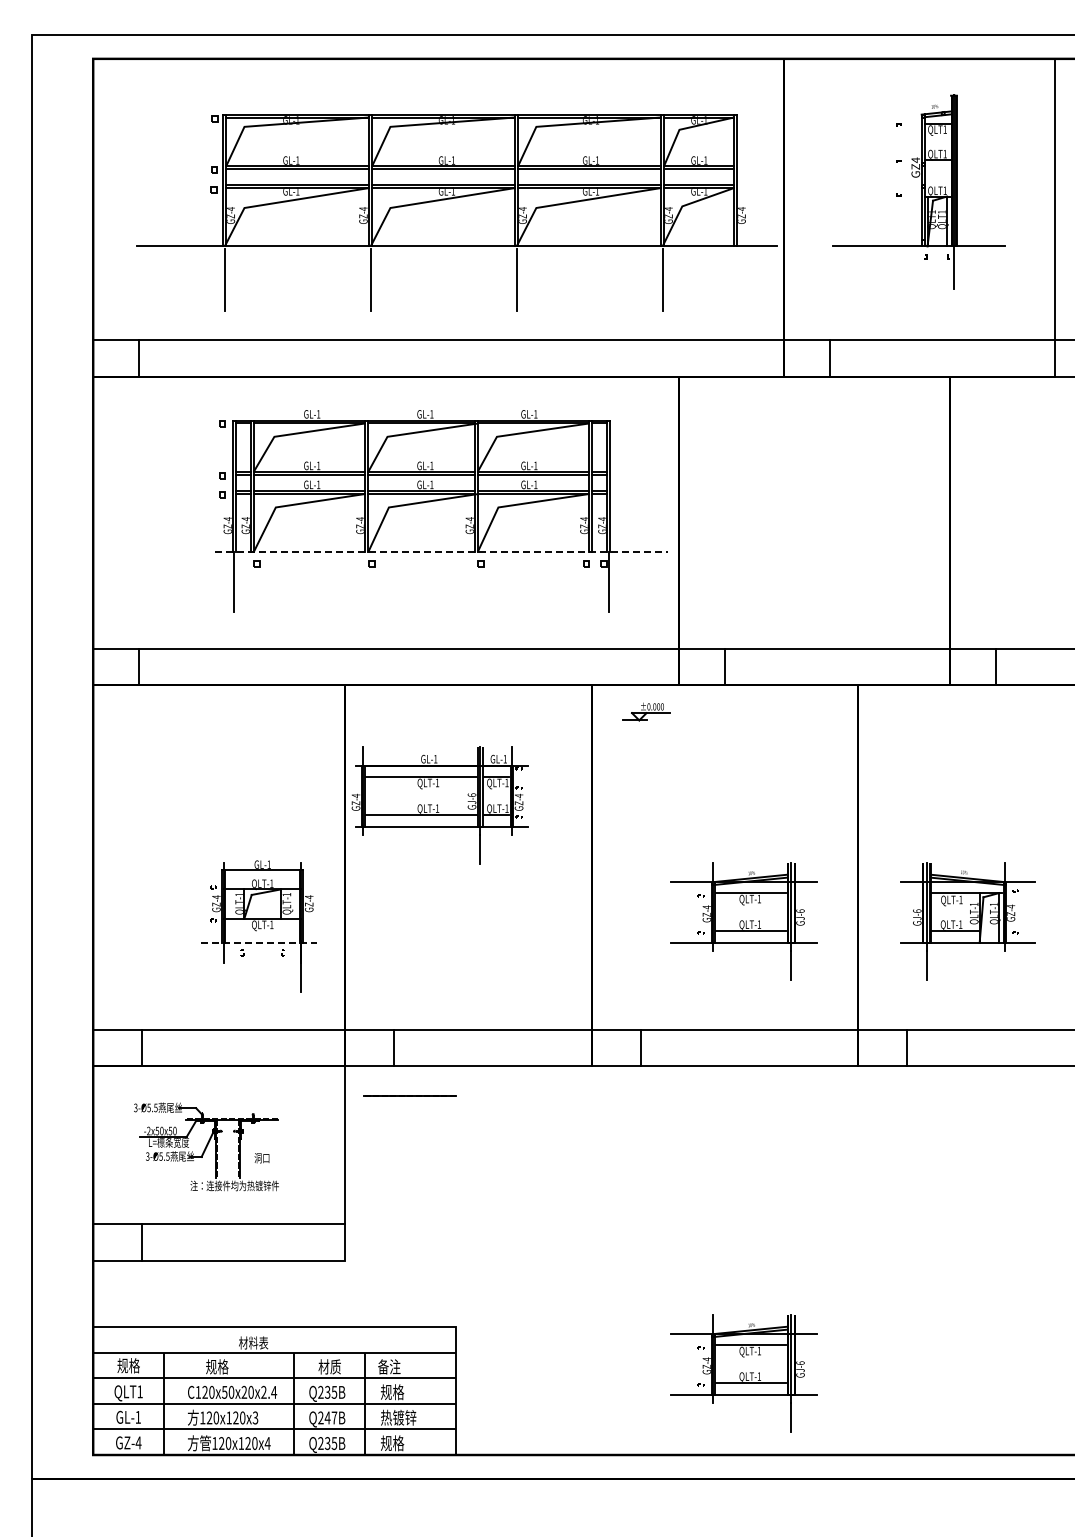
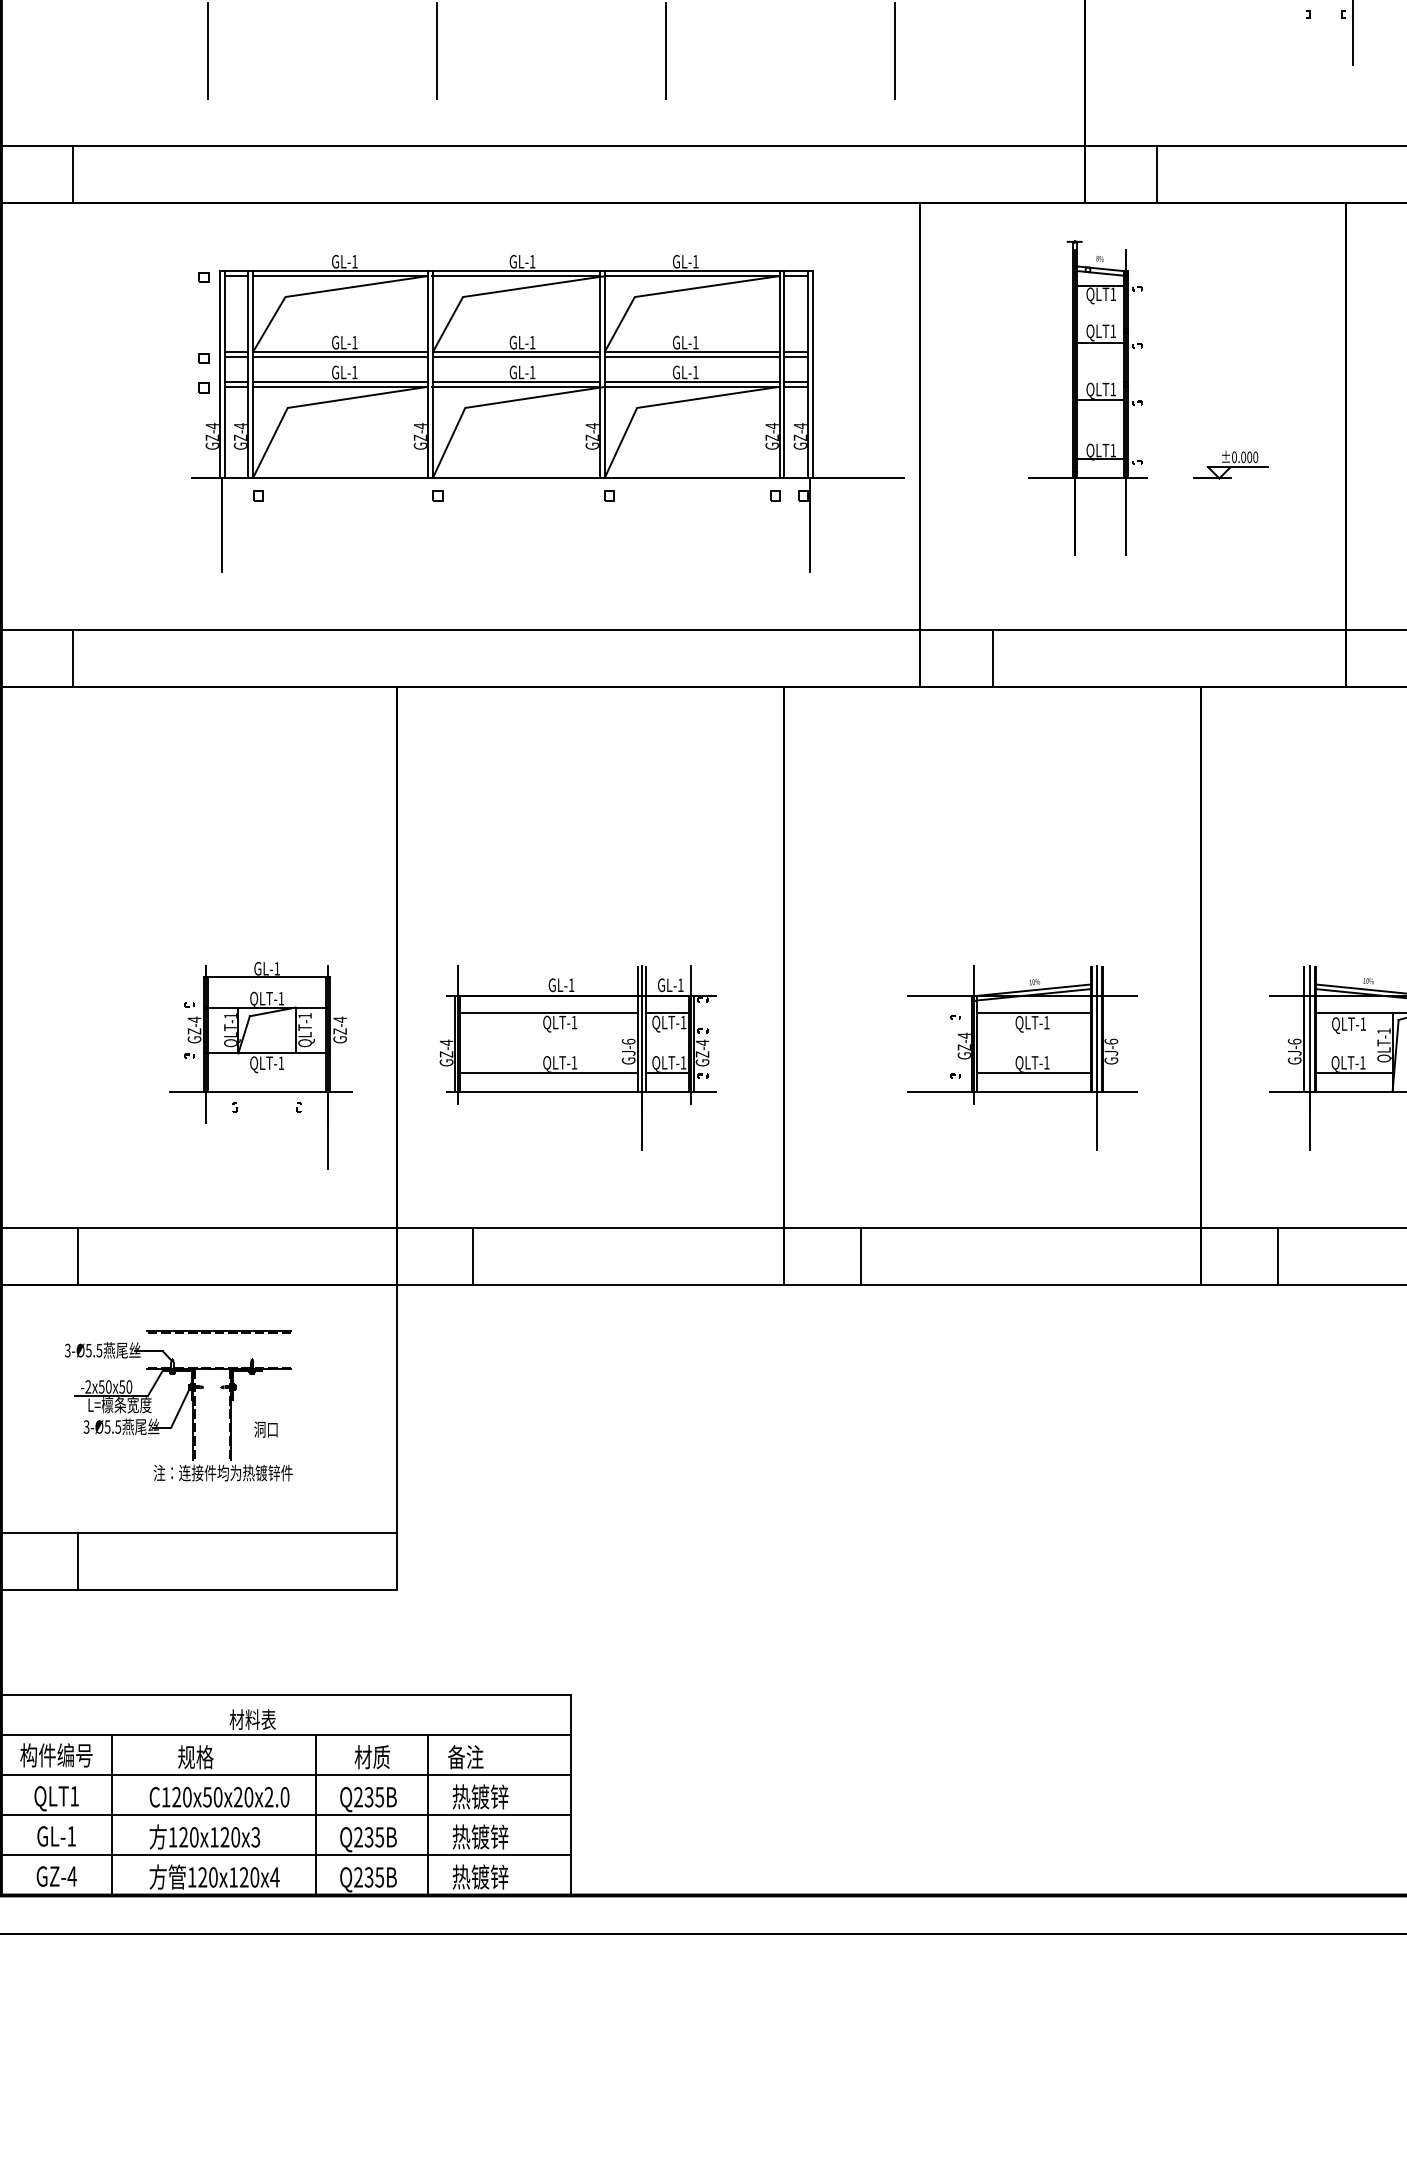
part: (785, 500) -> (1087, 397), added
line: (441, 552) -> (547, 478), dashed -> solid
part: (646, 711) -> (1230, 464), moved
part: (439, 805) -> (577, 1057), moved
line: (259, 942) -> (262, 1090), dashed -> solid
line: (409, 1095) -> (218, 1331), moved
text: (128, 1365) -> (56, 1754), 规格 -> 构件编号
part: (743, 1373) -> (1021, 1767), removed
text: (274, 1391) -> (285, 1795), C120x50x20x2.4 -> C120x50x20x2.0
text: (398, 1392) -> (480, 1797), 规格 -> 热镀锌
text: (330, 1417) -> (373, 1836), Q247B -> Q235B
text: (398, 1443) -> (480, 1877), 规格 -> 热镀锌

